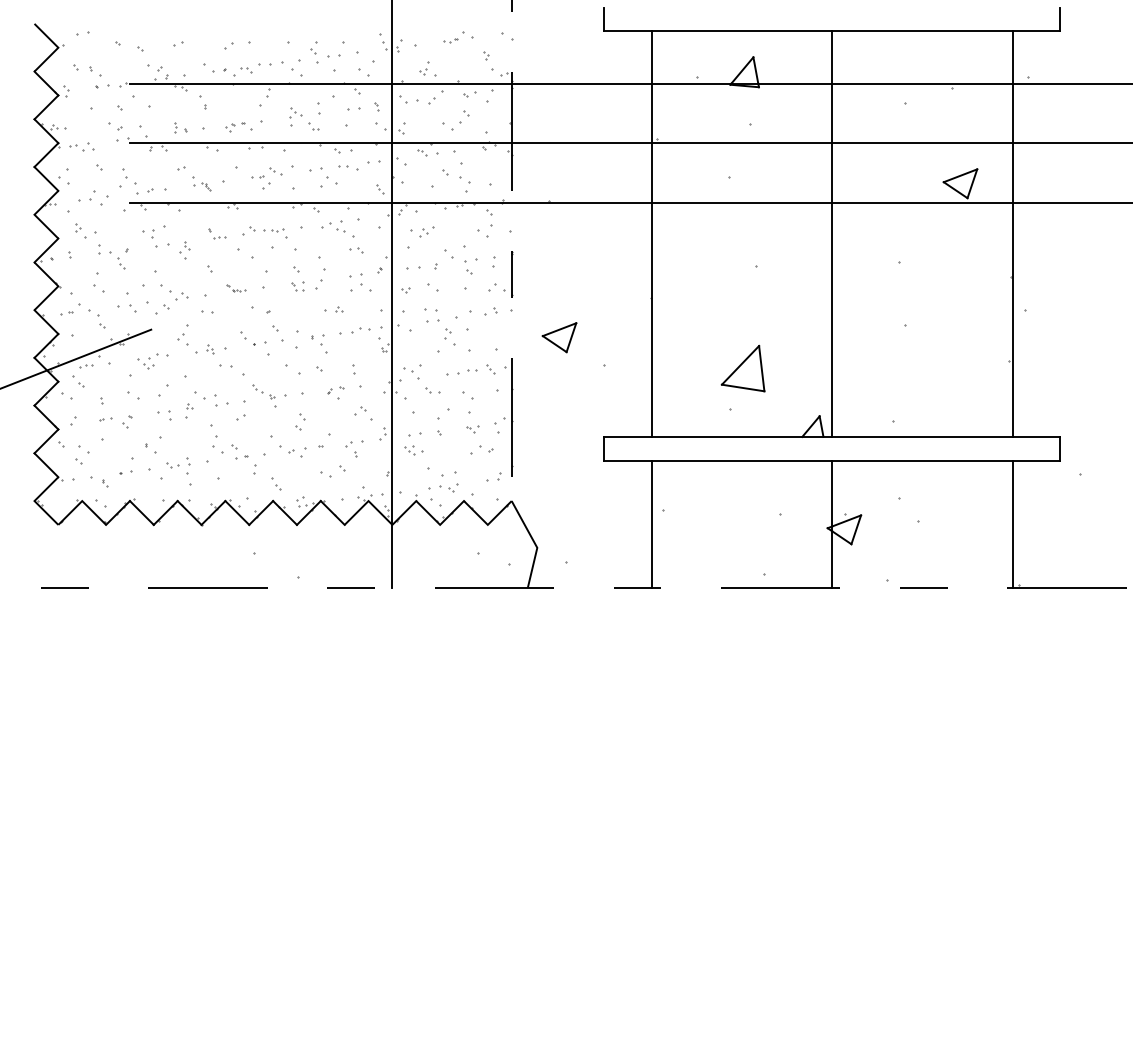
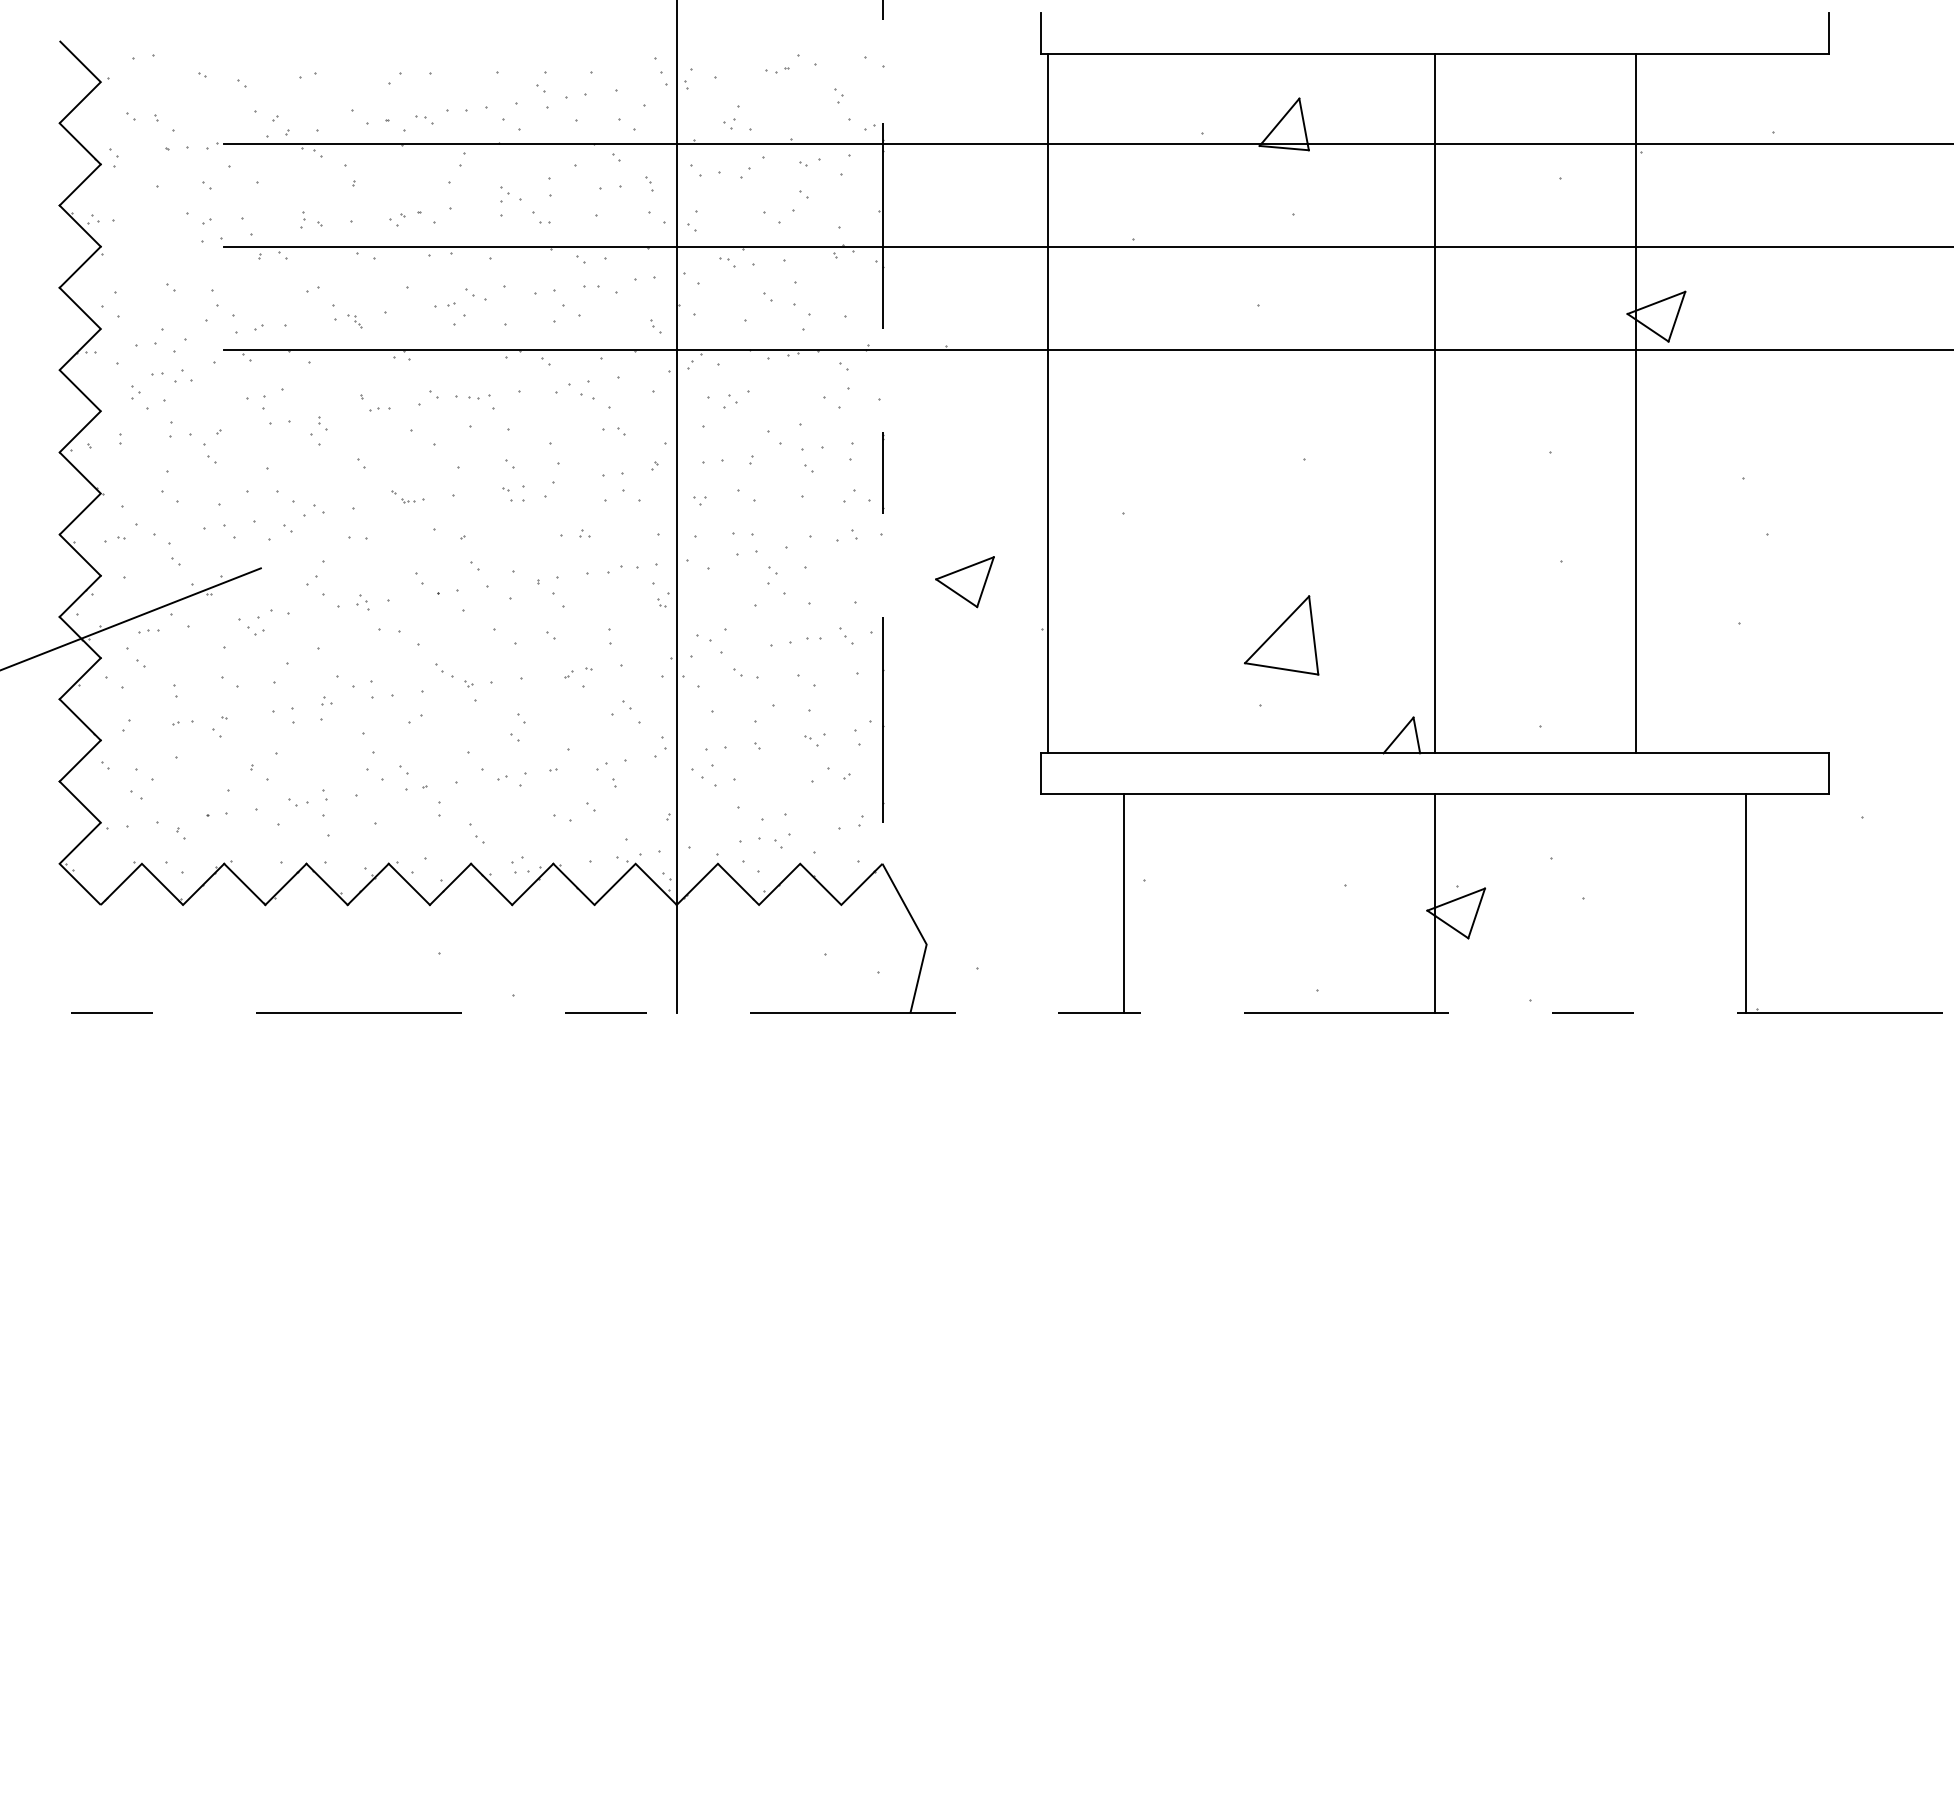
part: (81, 146) -> (171, 374), moved
line: (651, 233) -> (1047, 402), moved
line: (1012, 233) -> (1635, 402), moved
part: (413, 450) -> (713, 776), size x1.4

